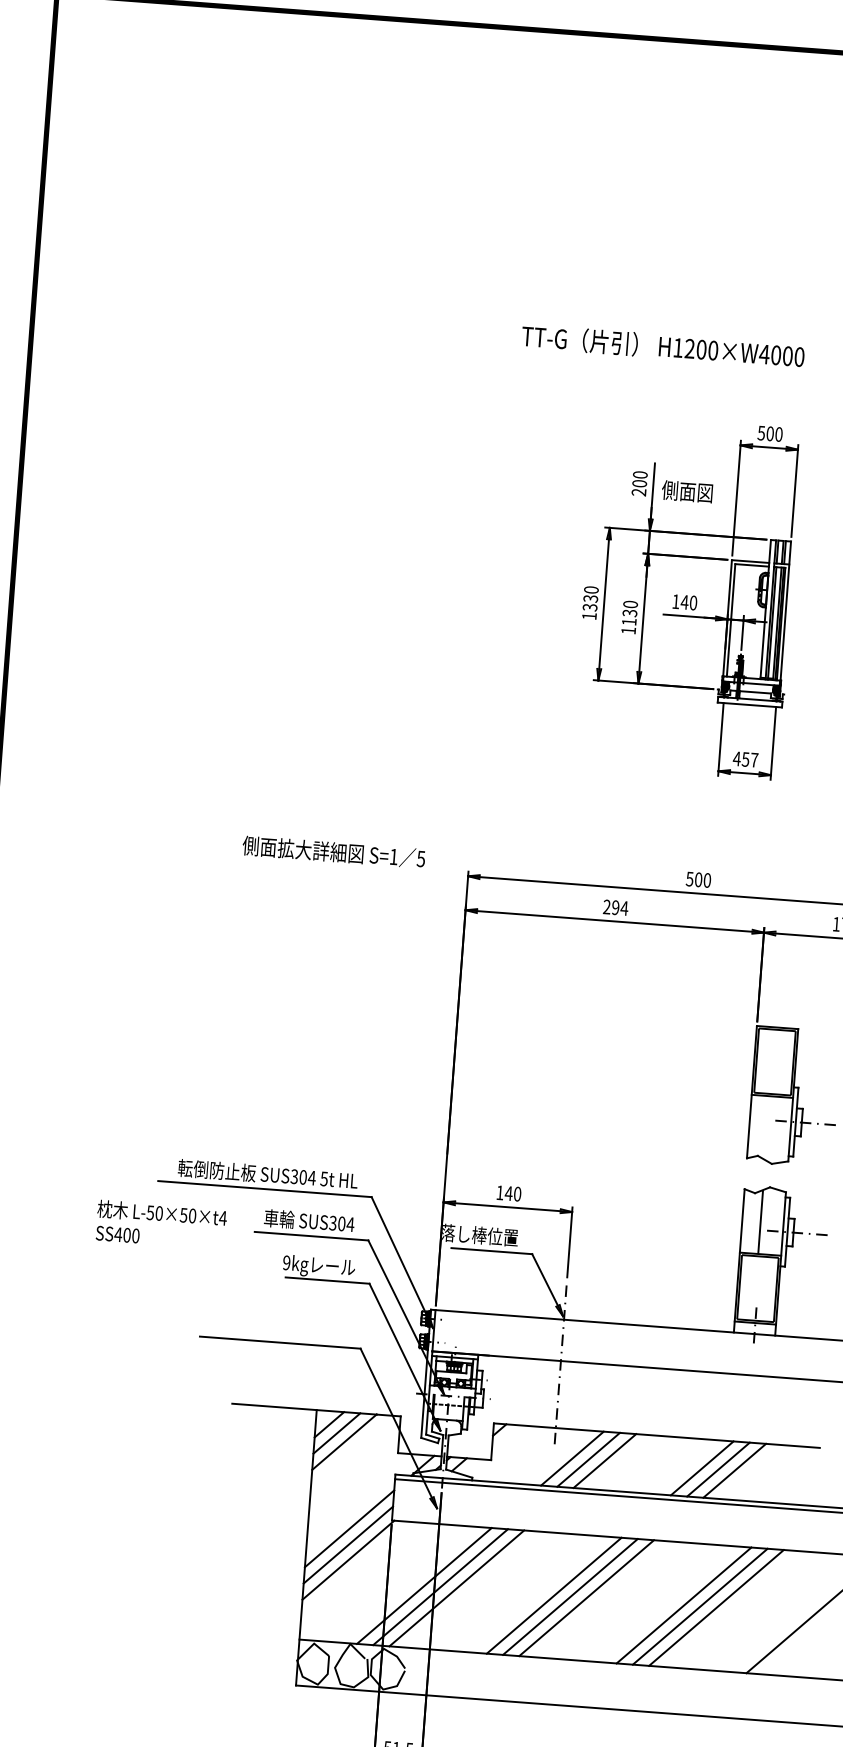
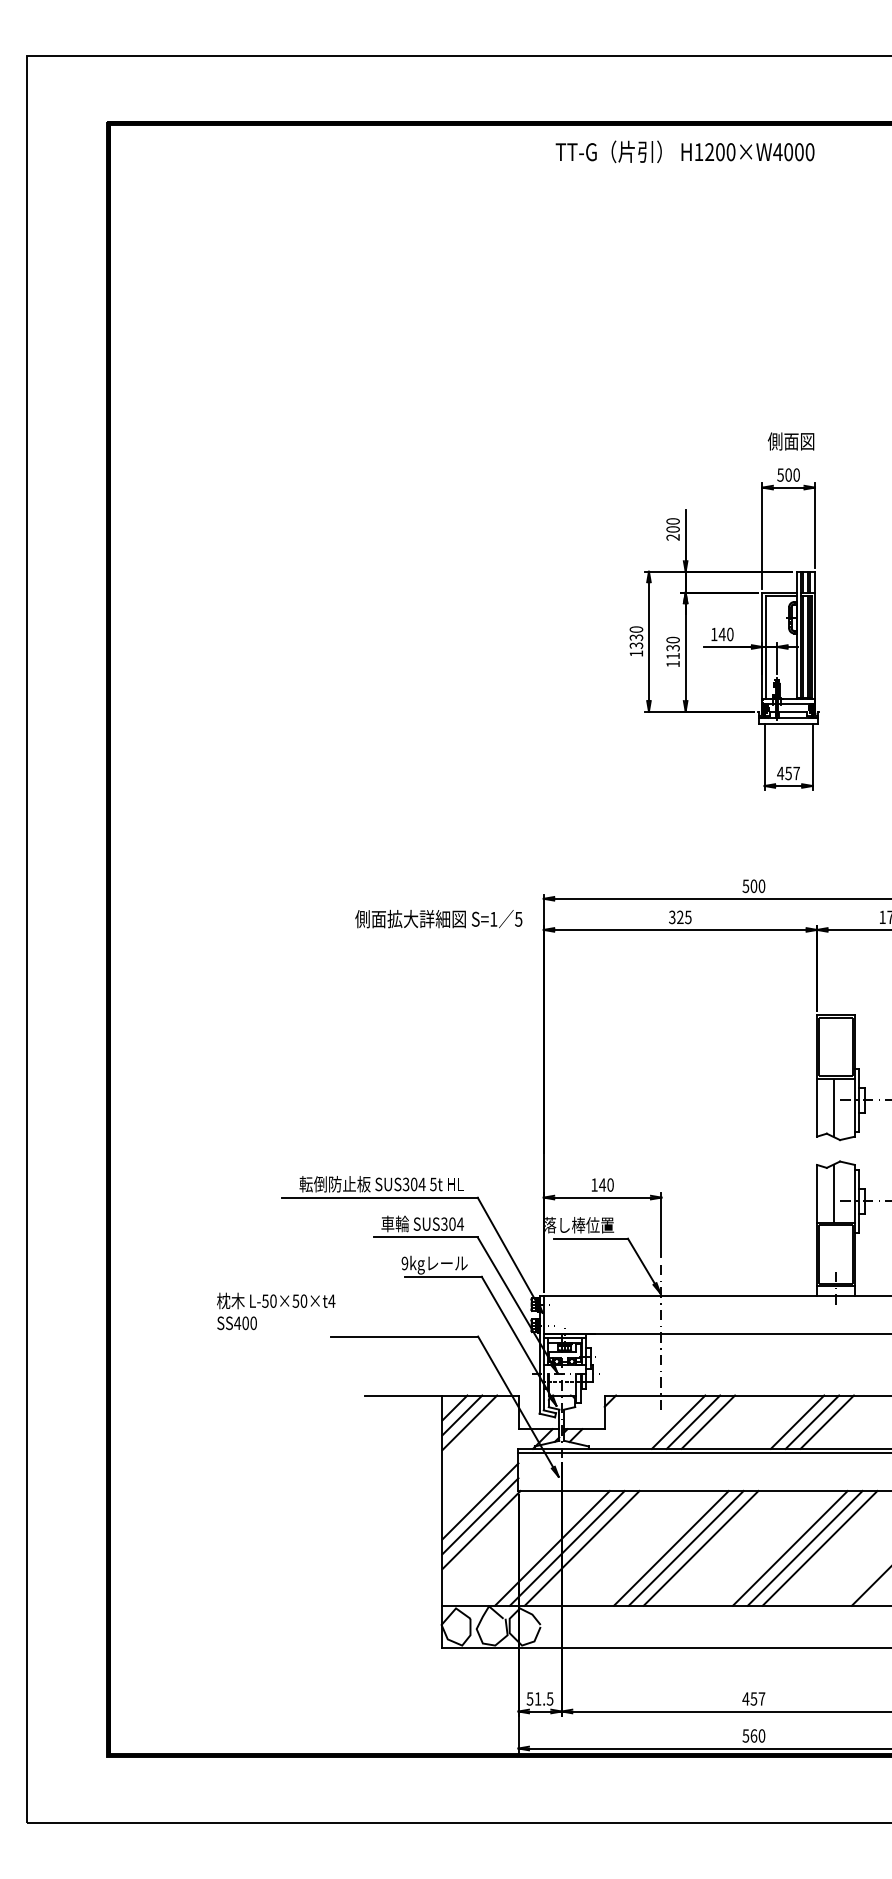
text: (662, 346) -> (684, 151), moved
text: (686, 491) -> (790, 441), moved
text: (333, 851) -> (438, 918), moved
text: (615, 907) -> (680, 917), 294 -> 325
line: (767, 1127) -> (833, 1107), added
text: (161, 1224) -> (276, 1311), moved

